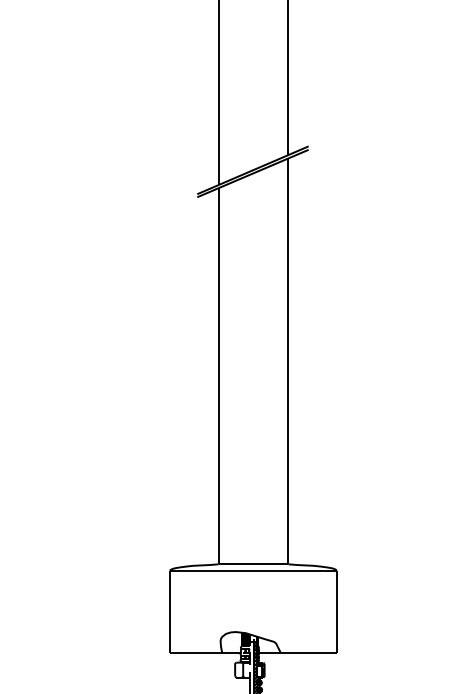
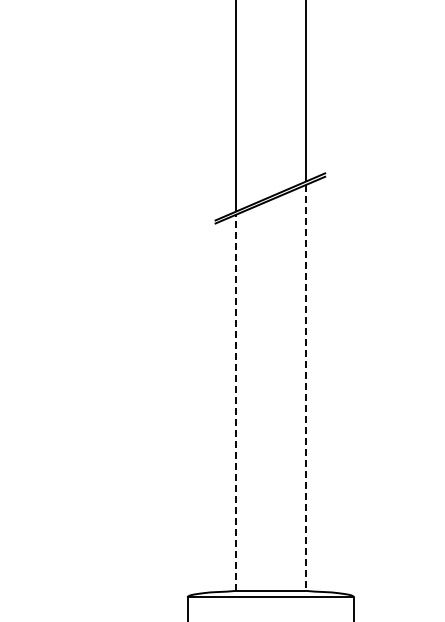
line: (288, 361) -> (305, 388), solid -> dashed
line: (218, 375) -> (235, 402), solid -> dashed

